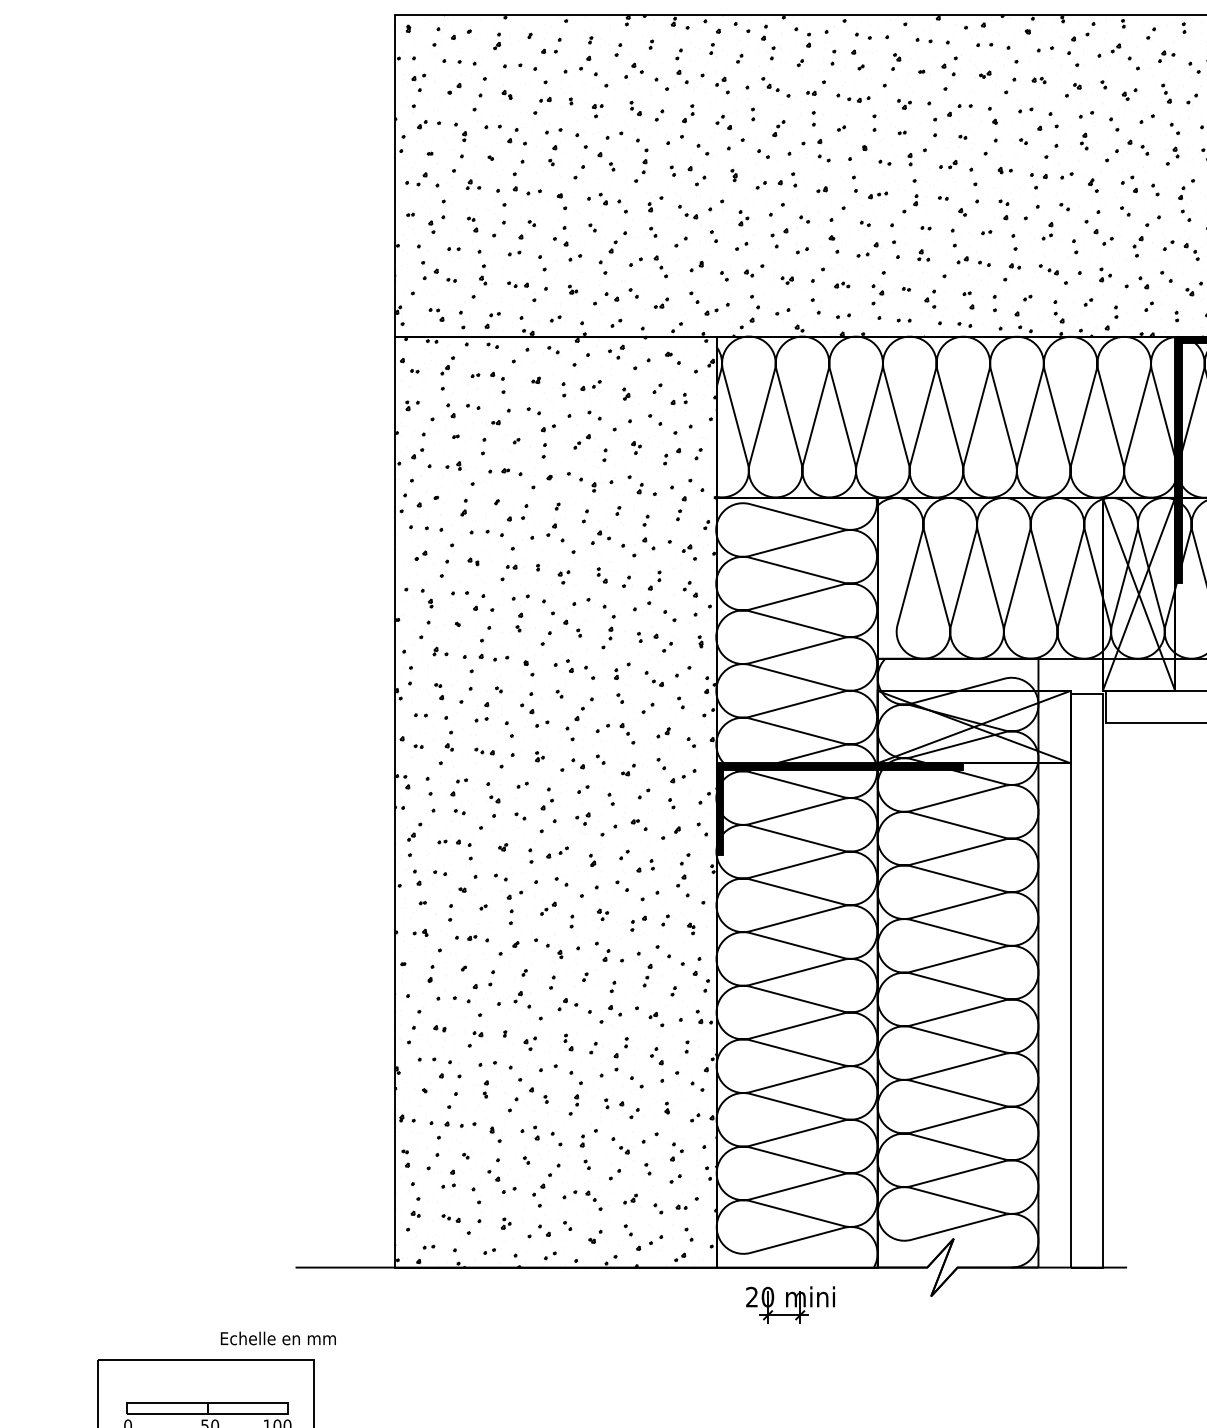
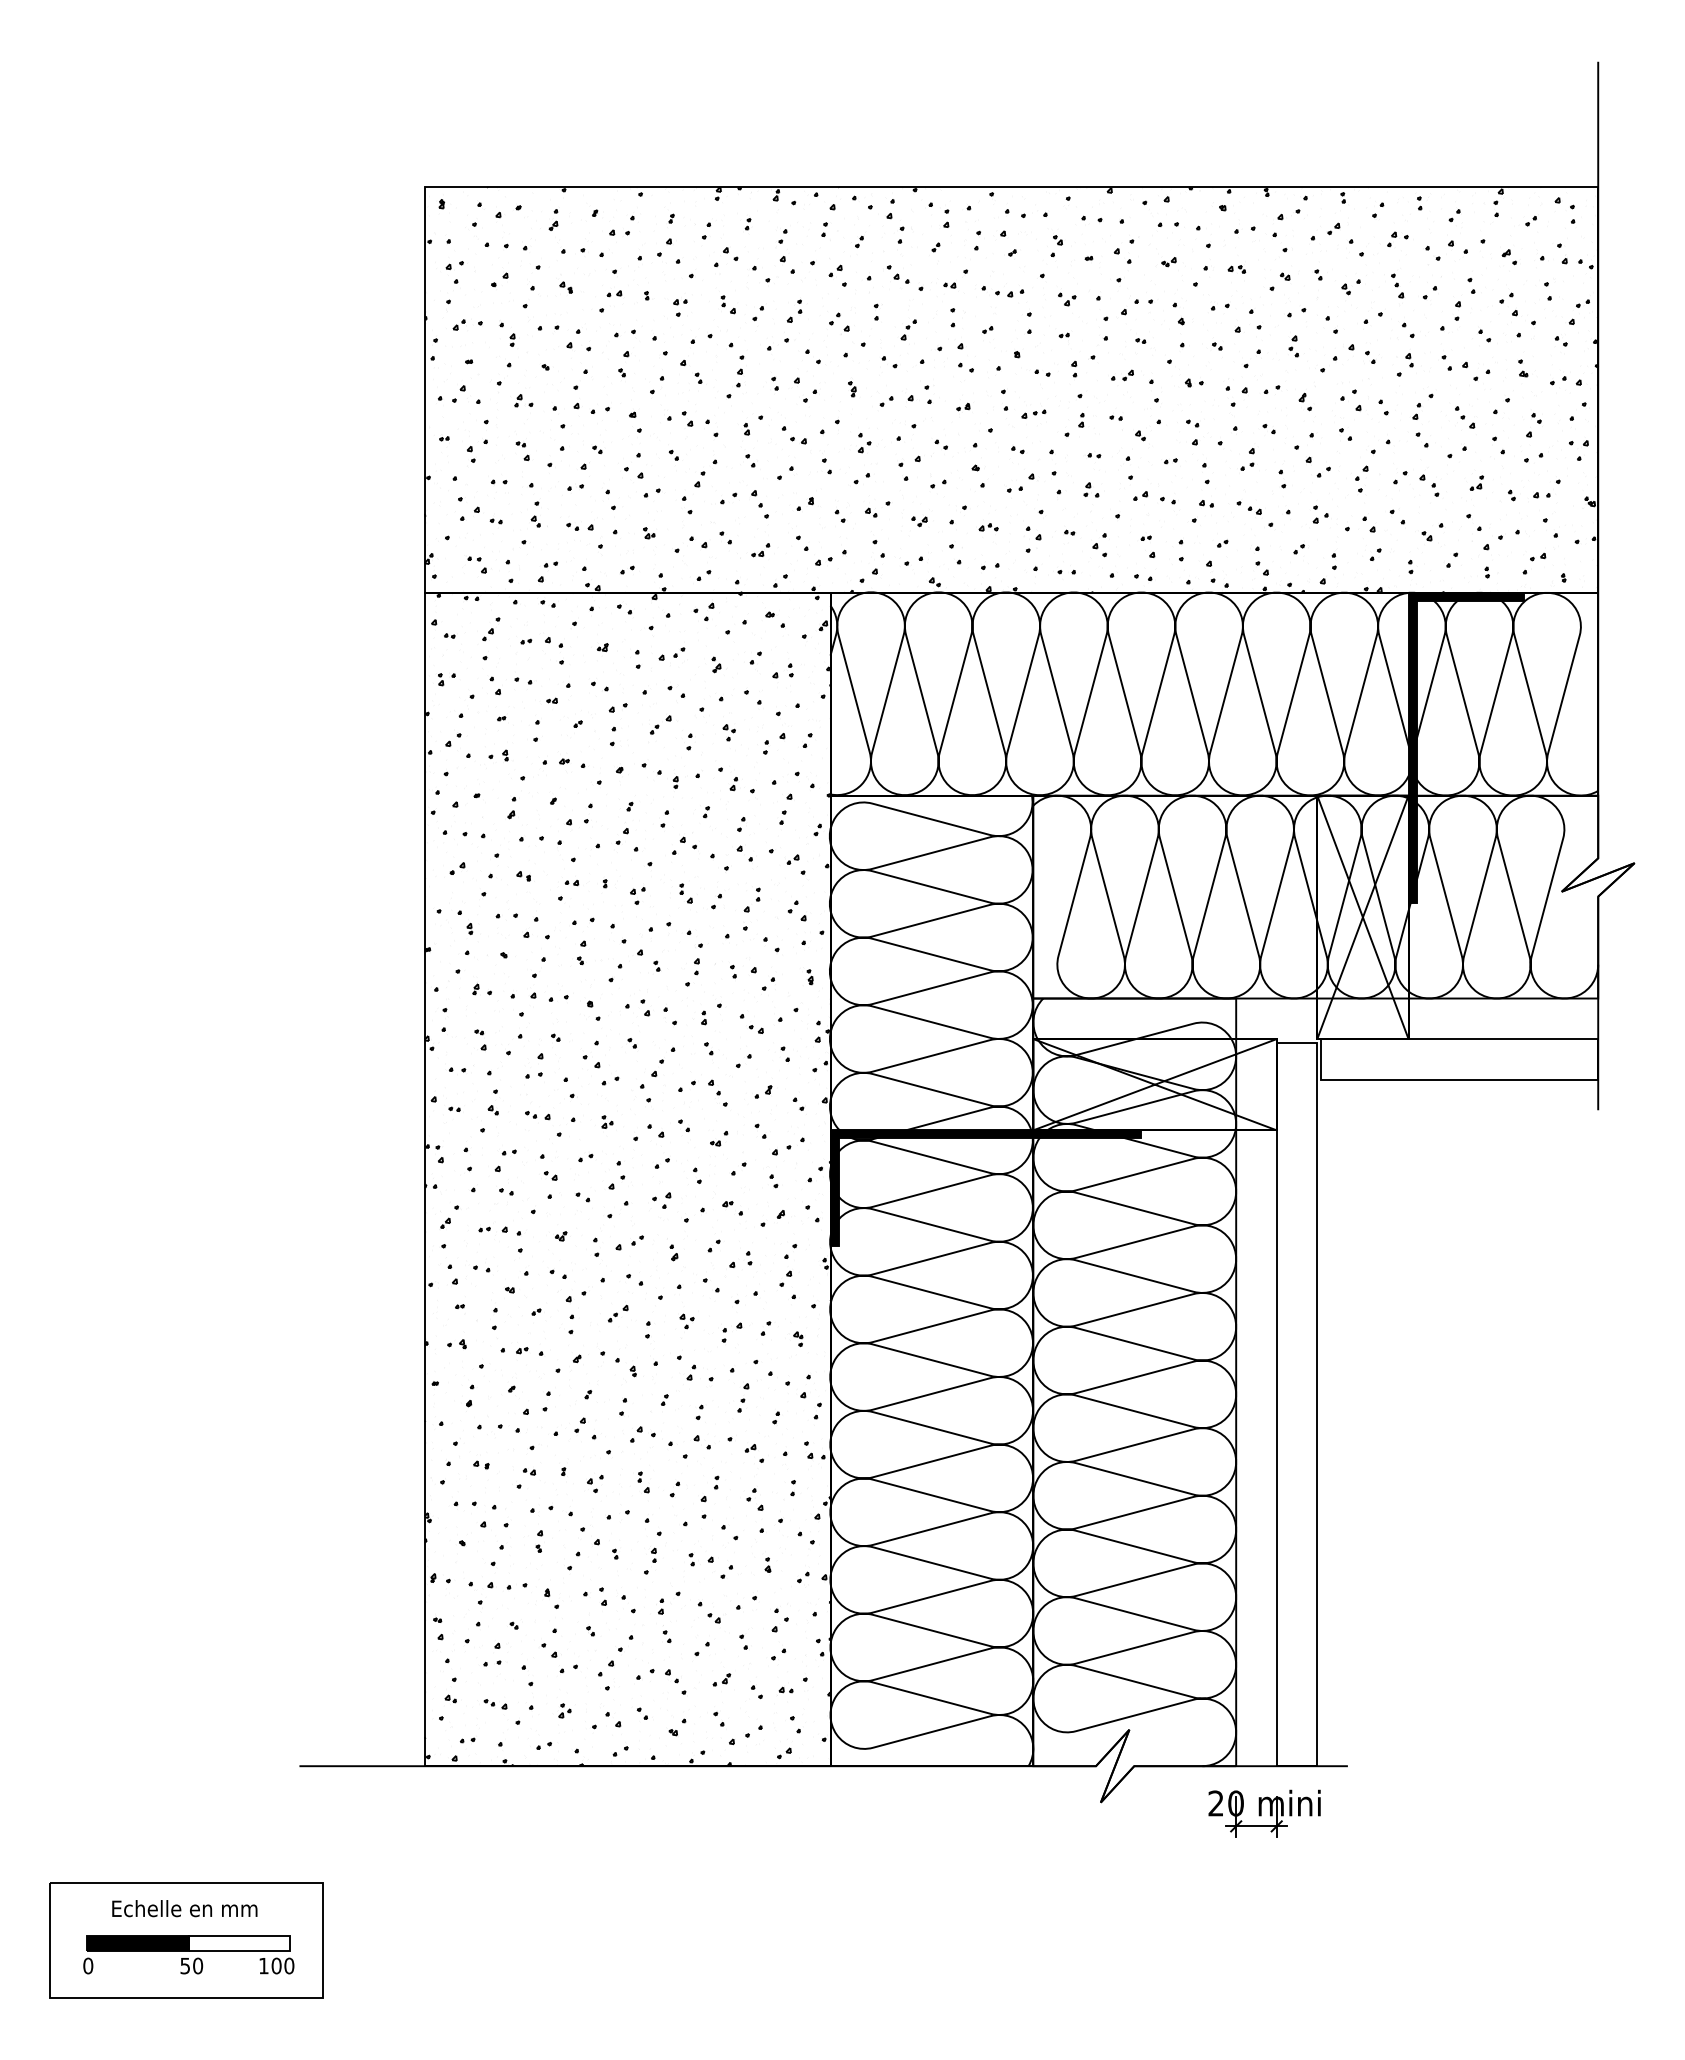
part: (790, 1305) -> (1264, 1813), moved
text: (278, 1338) -> (184, 1908), moved
fill: (167, 1408) -> (137, 1943), added

